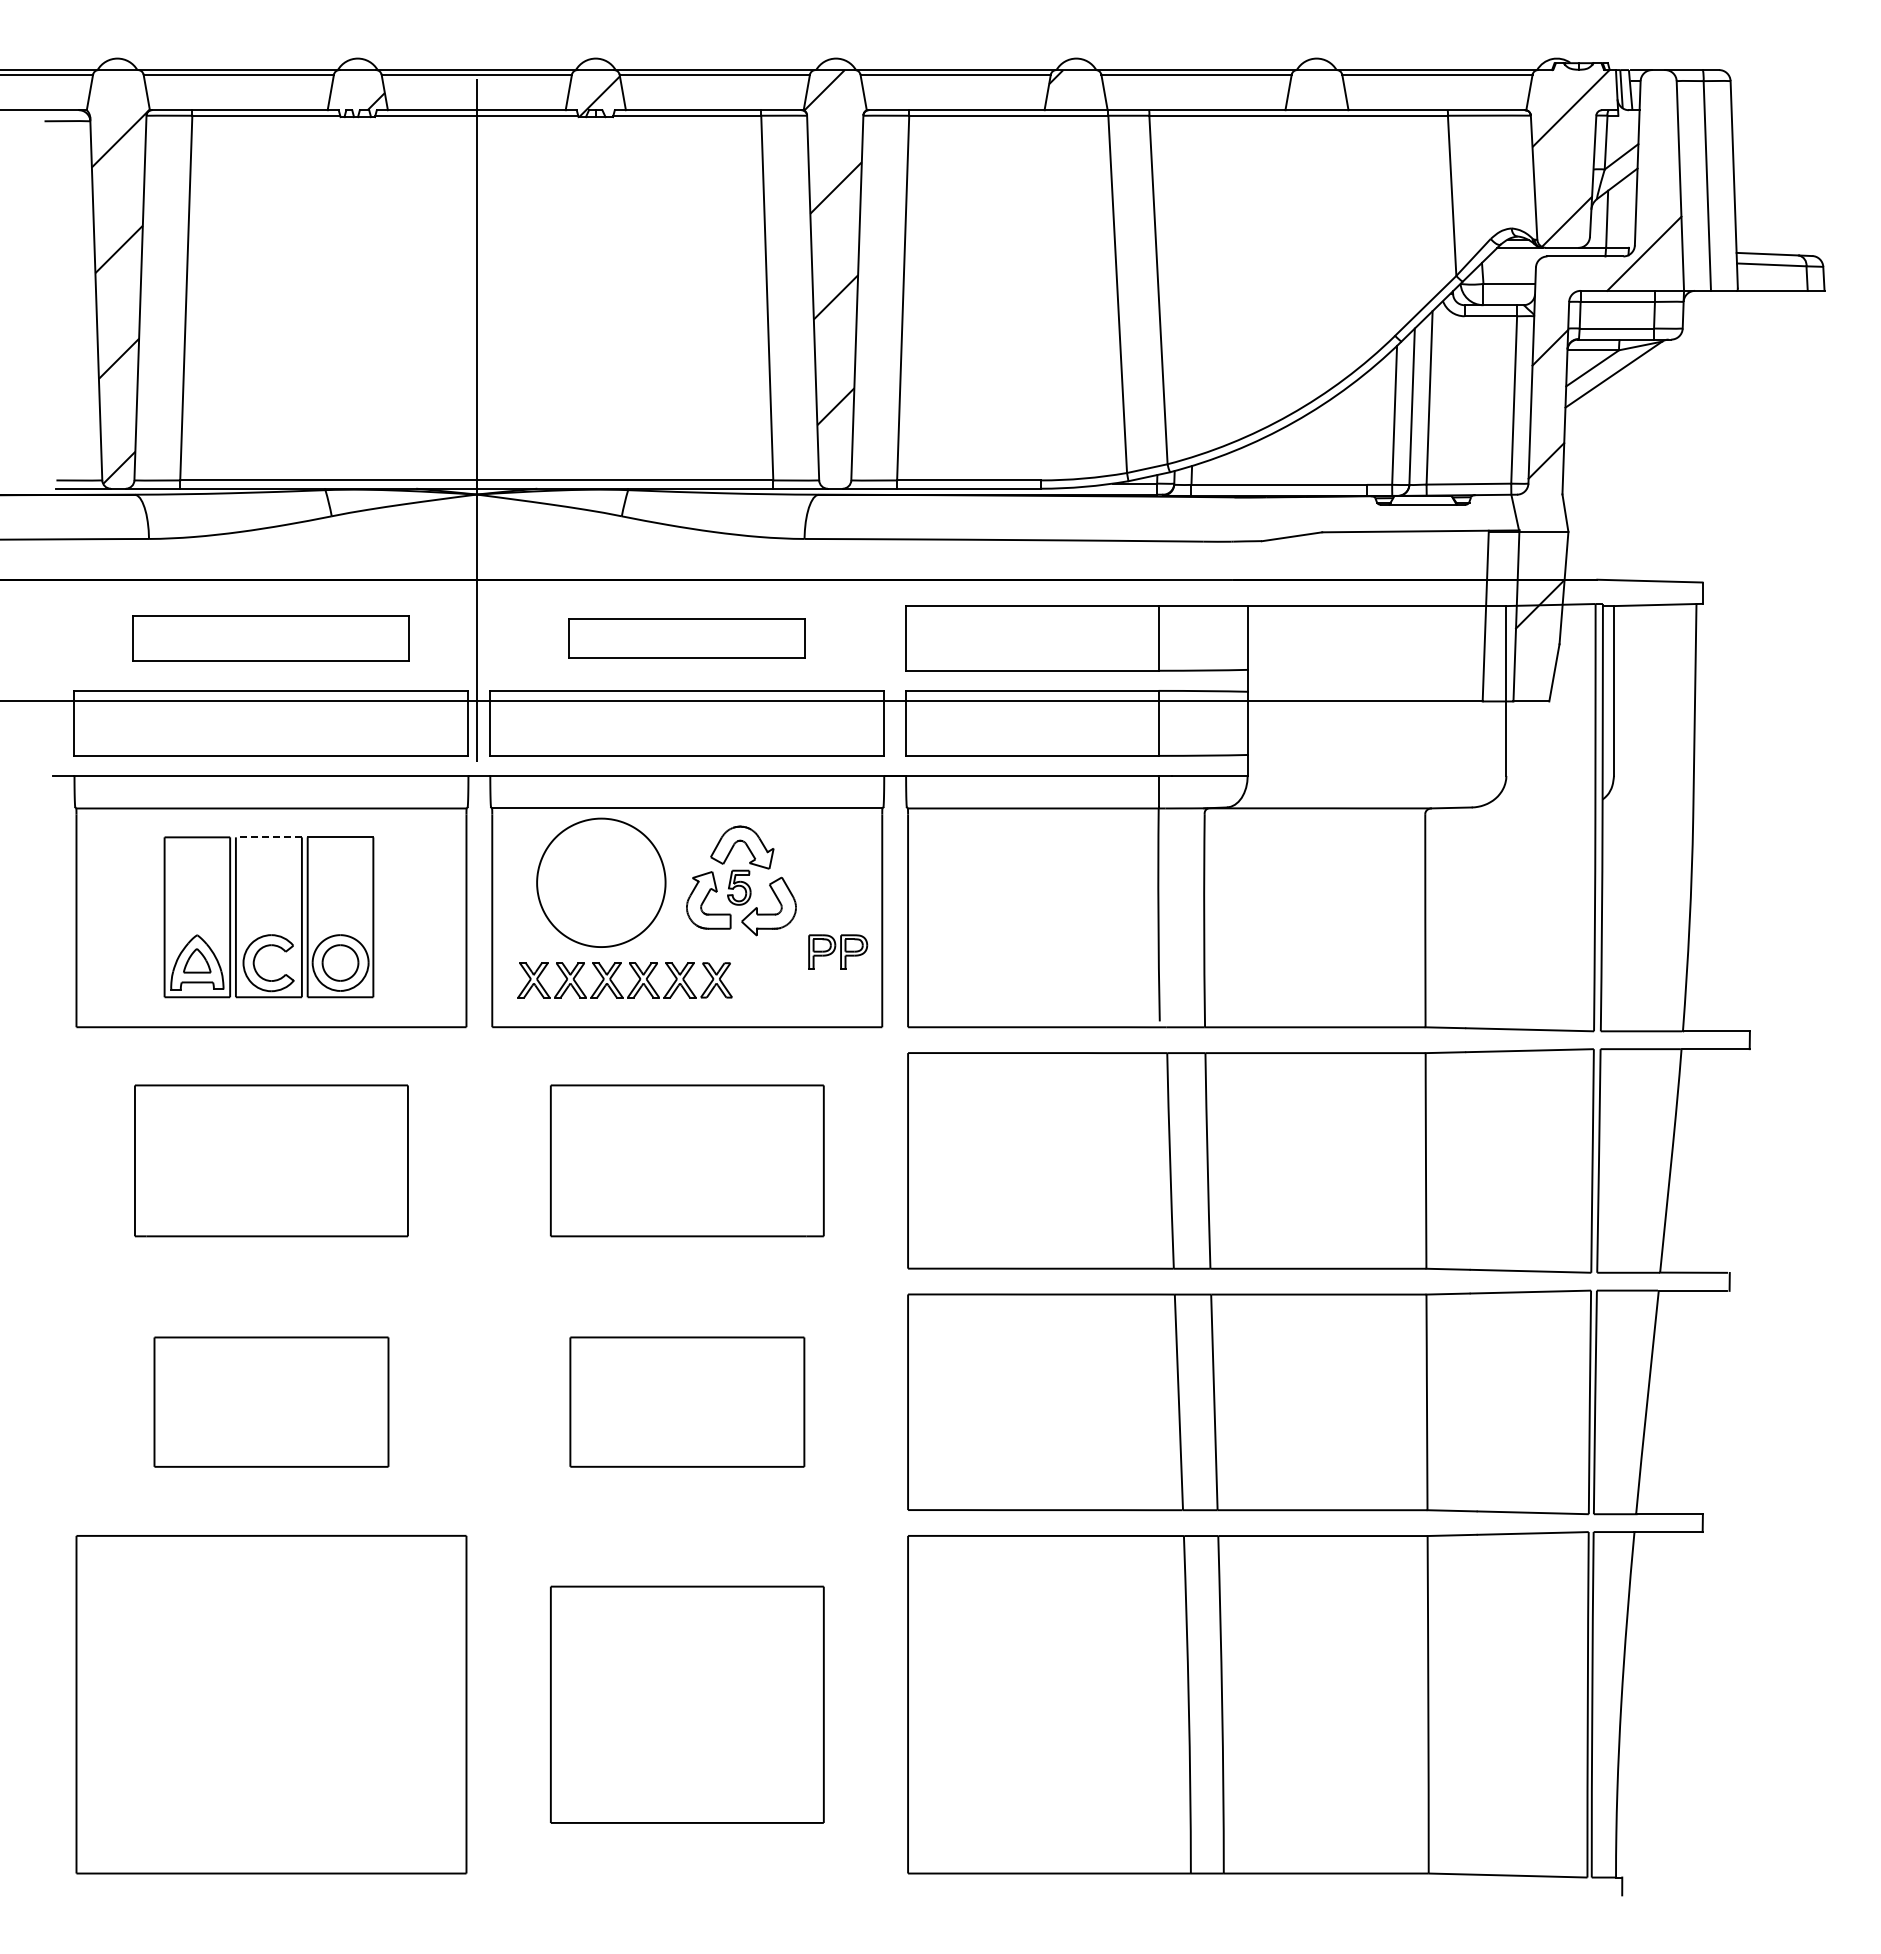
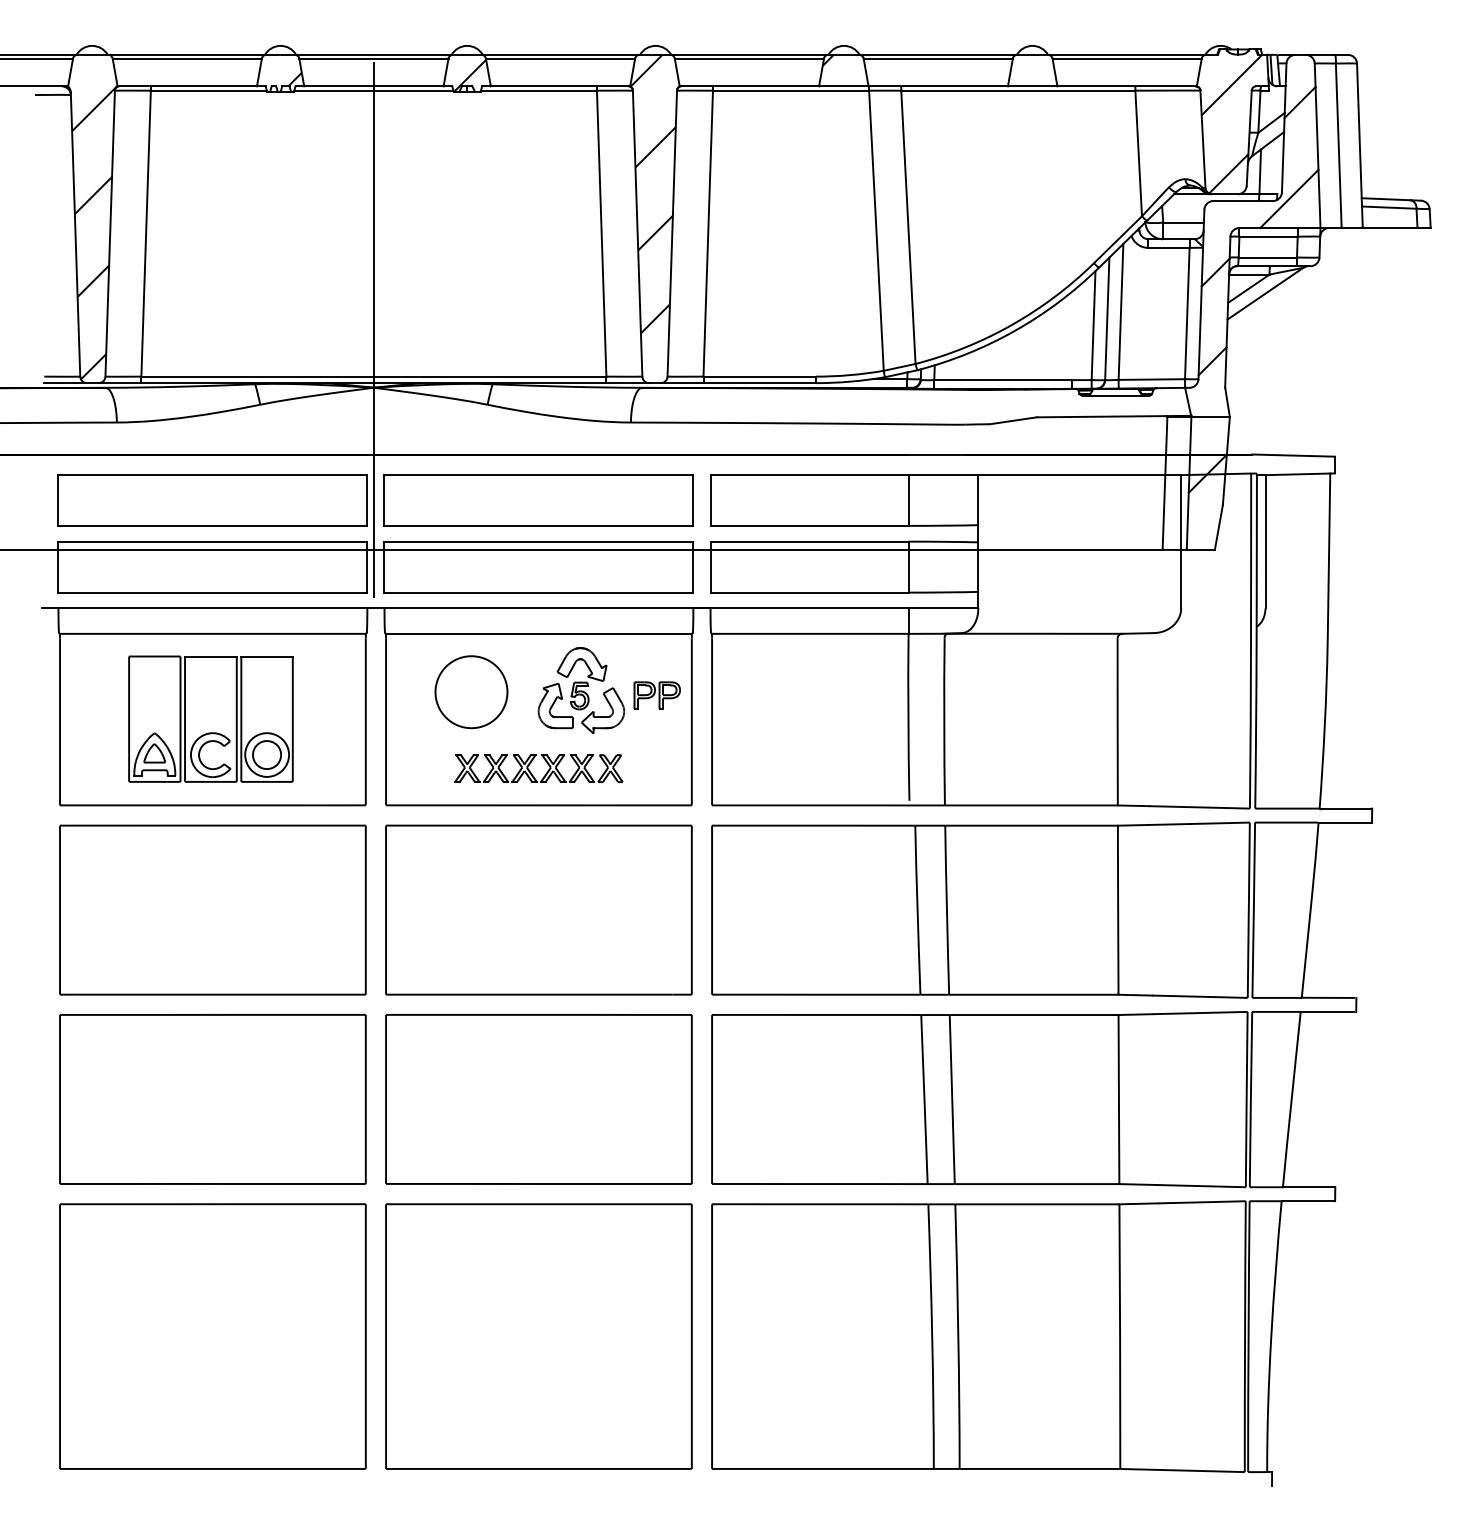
line: (1657, 130) -> (1299, 102), added
part: (270, 638) -> (212, 500), size x1.43
part: (686, 638) -> (538, 500), size x1.67
line: (268, 837) -> (210, 656), dashed -> solid
part: (600, 882) -> (470, 691), size x0.71
part: (838, 951) -> (657, 695), moved
part: (616, 986) -> (532, 773), moved
part: (271, 1160) -> (212, 909), size x1.43
part: (687, 1160) -> (539, 909), size x1.43
part: (271, 1401) -> (212, 1098), size x1.67
part: (687, 1401) -> (539, 1098), size x1.67
part: (687, 1704) -> (539, 1336), size x1.43

